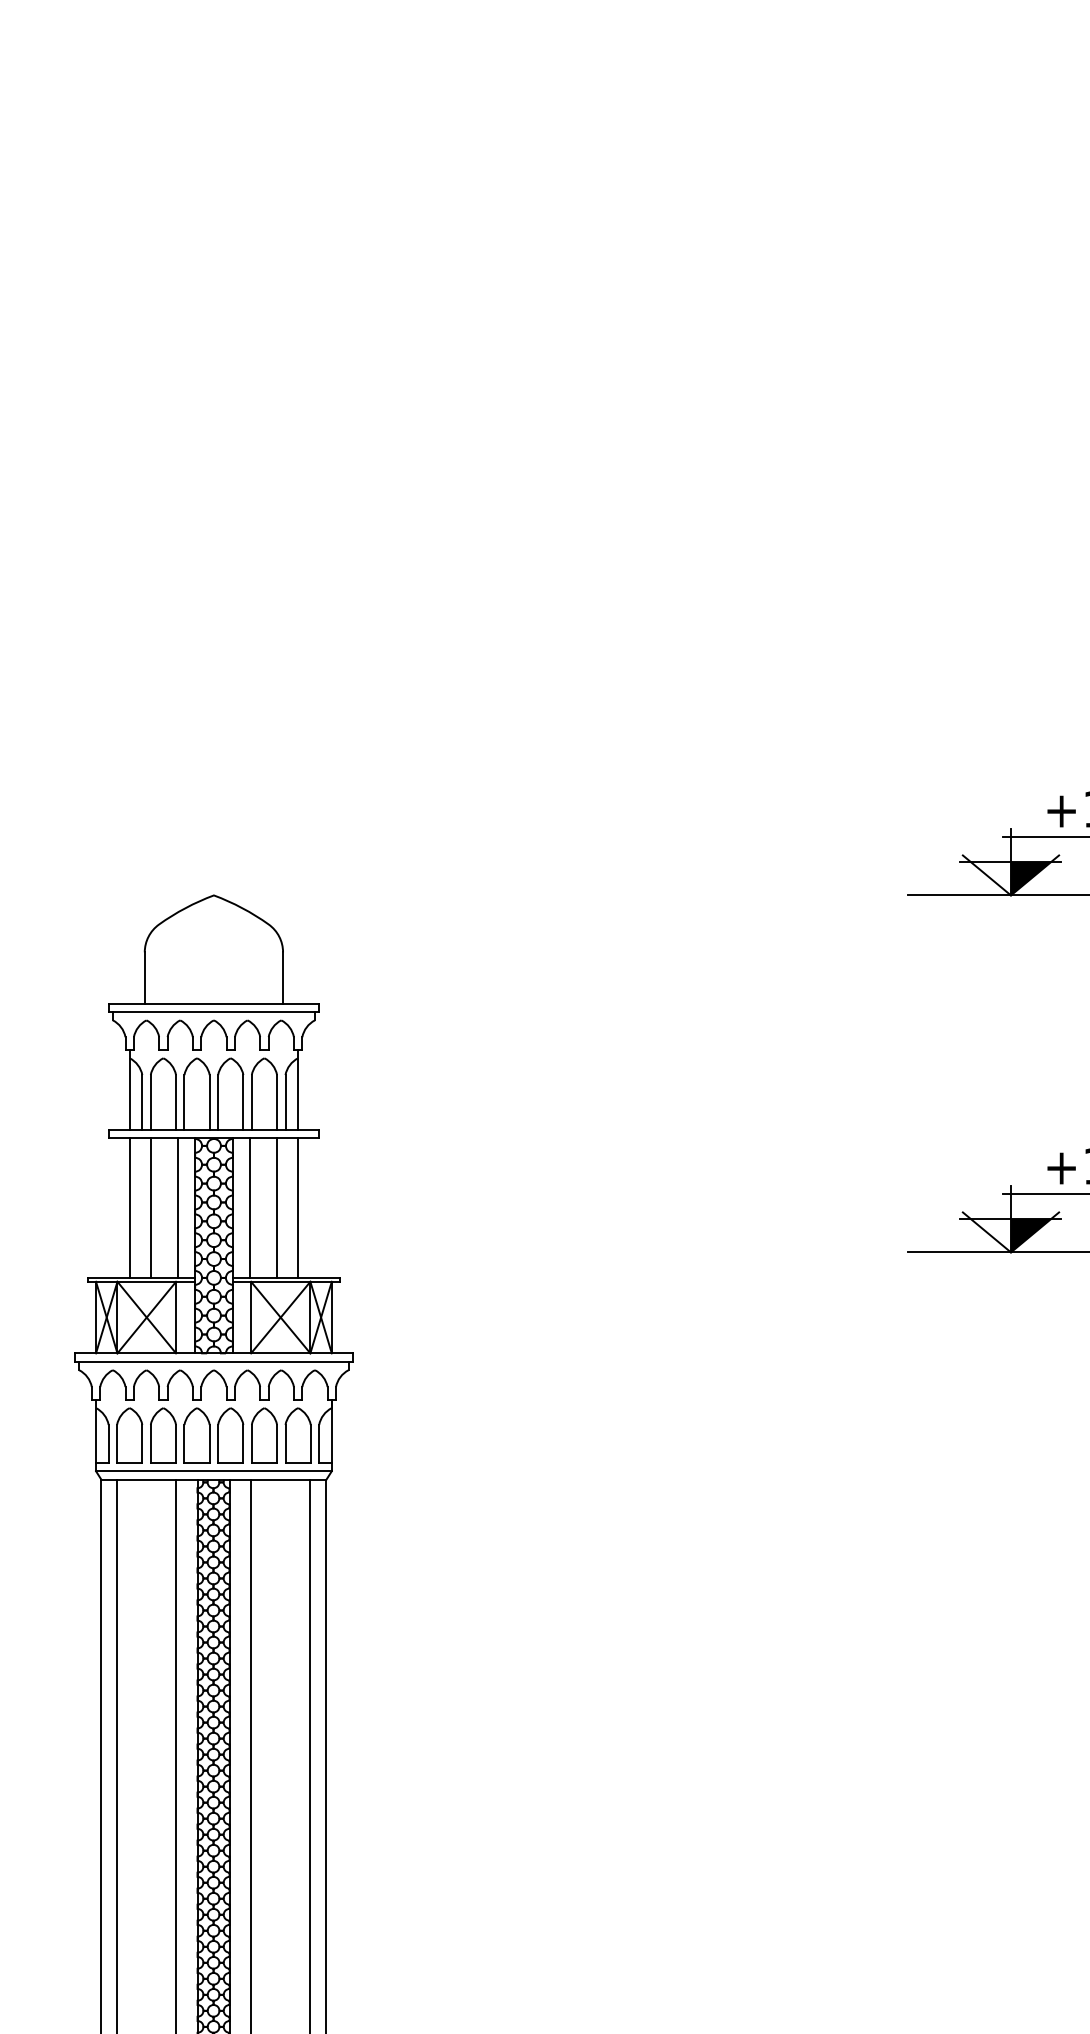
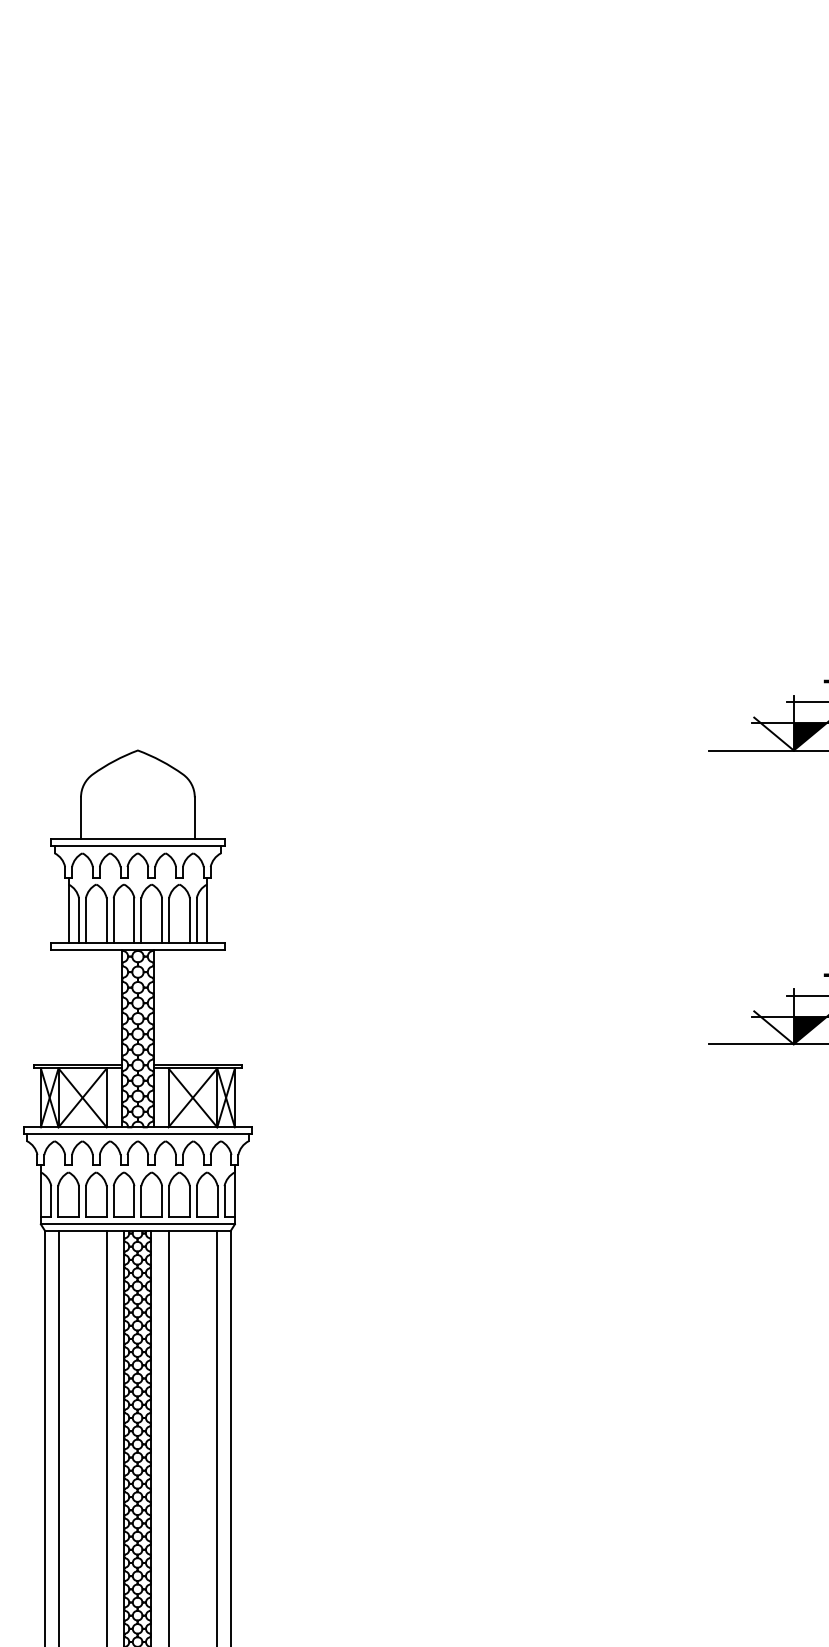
line: (129, 1207) -> (68, 1007), removed
line: (150, 1207) -> (85, 1007), removed
line: (178, 1207) -> (108, 1007), removed
line: (249, 1207) -> (167, 1007), removed
line: (277, 1207) -> (190, 1007), removed
line: (298, 1207) -> (207, 1007), removed

